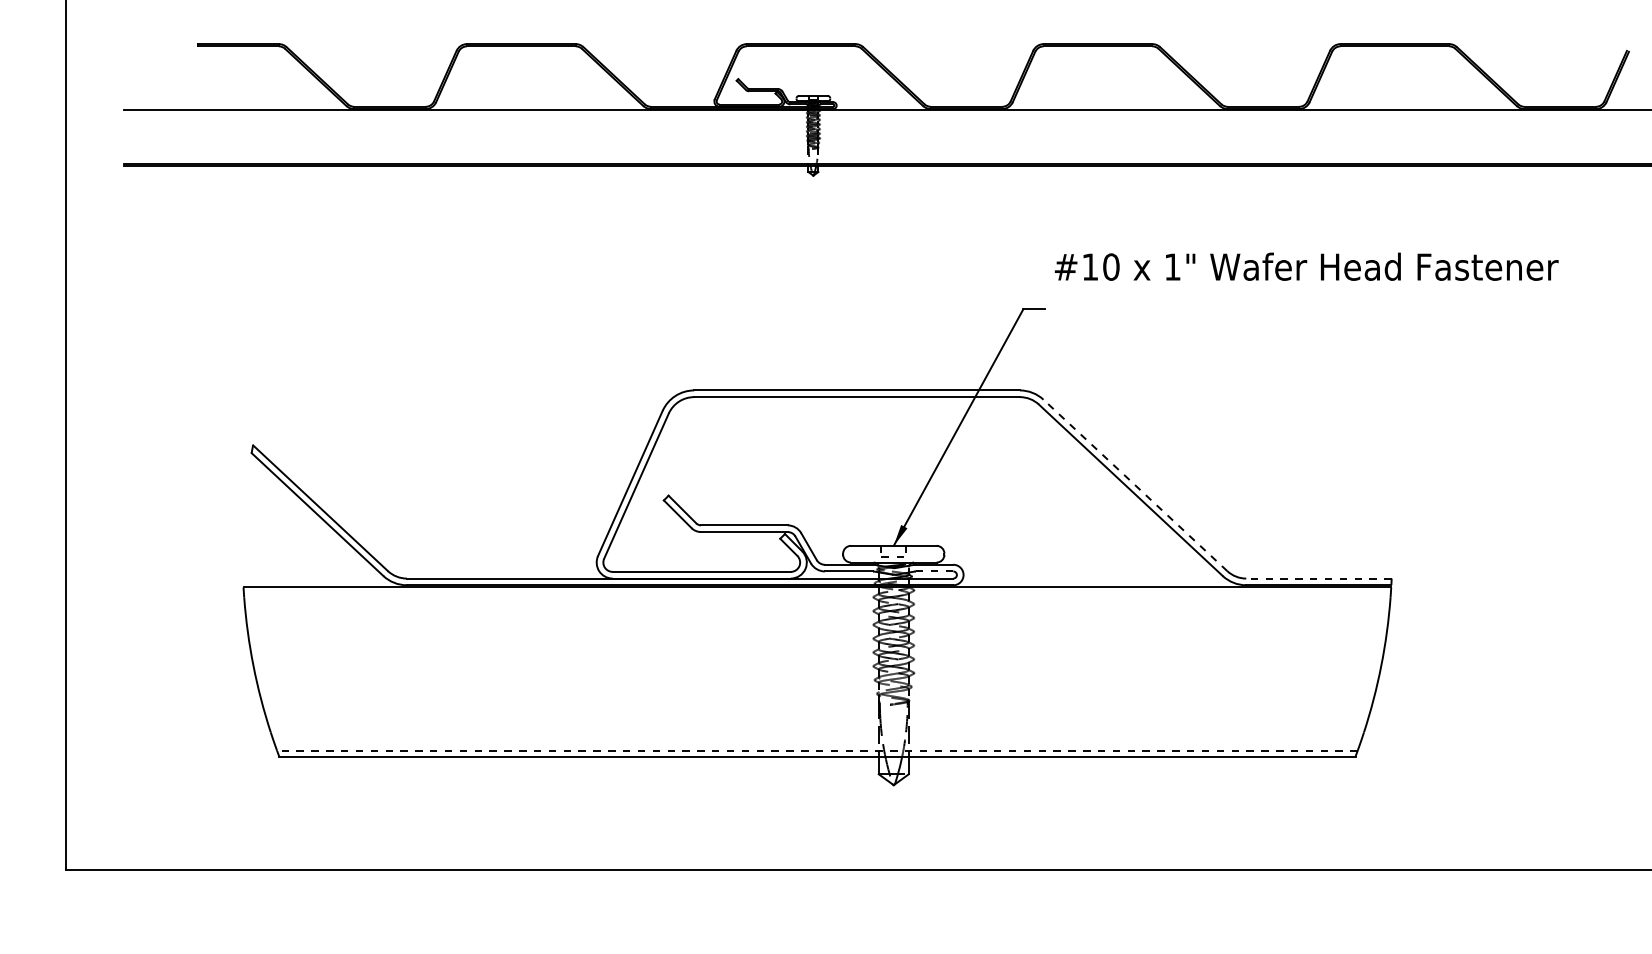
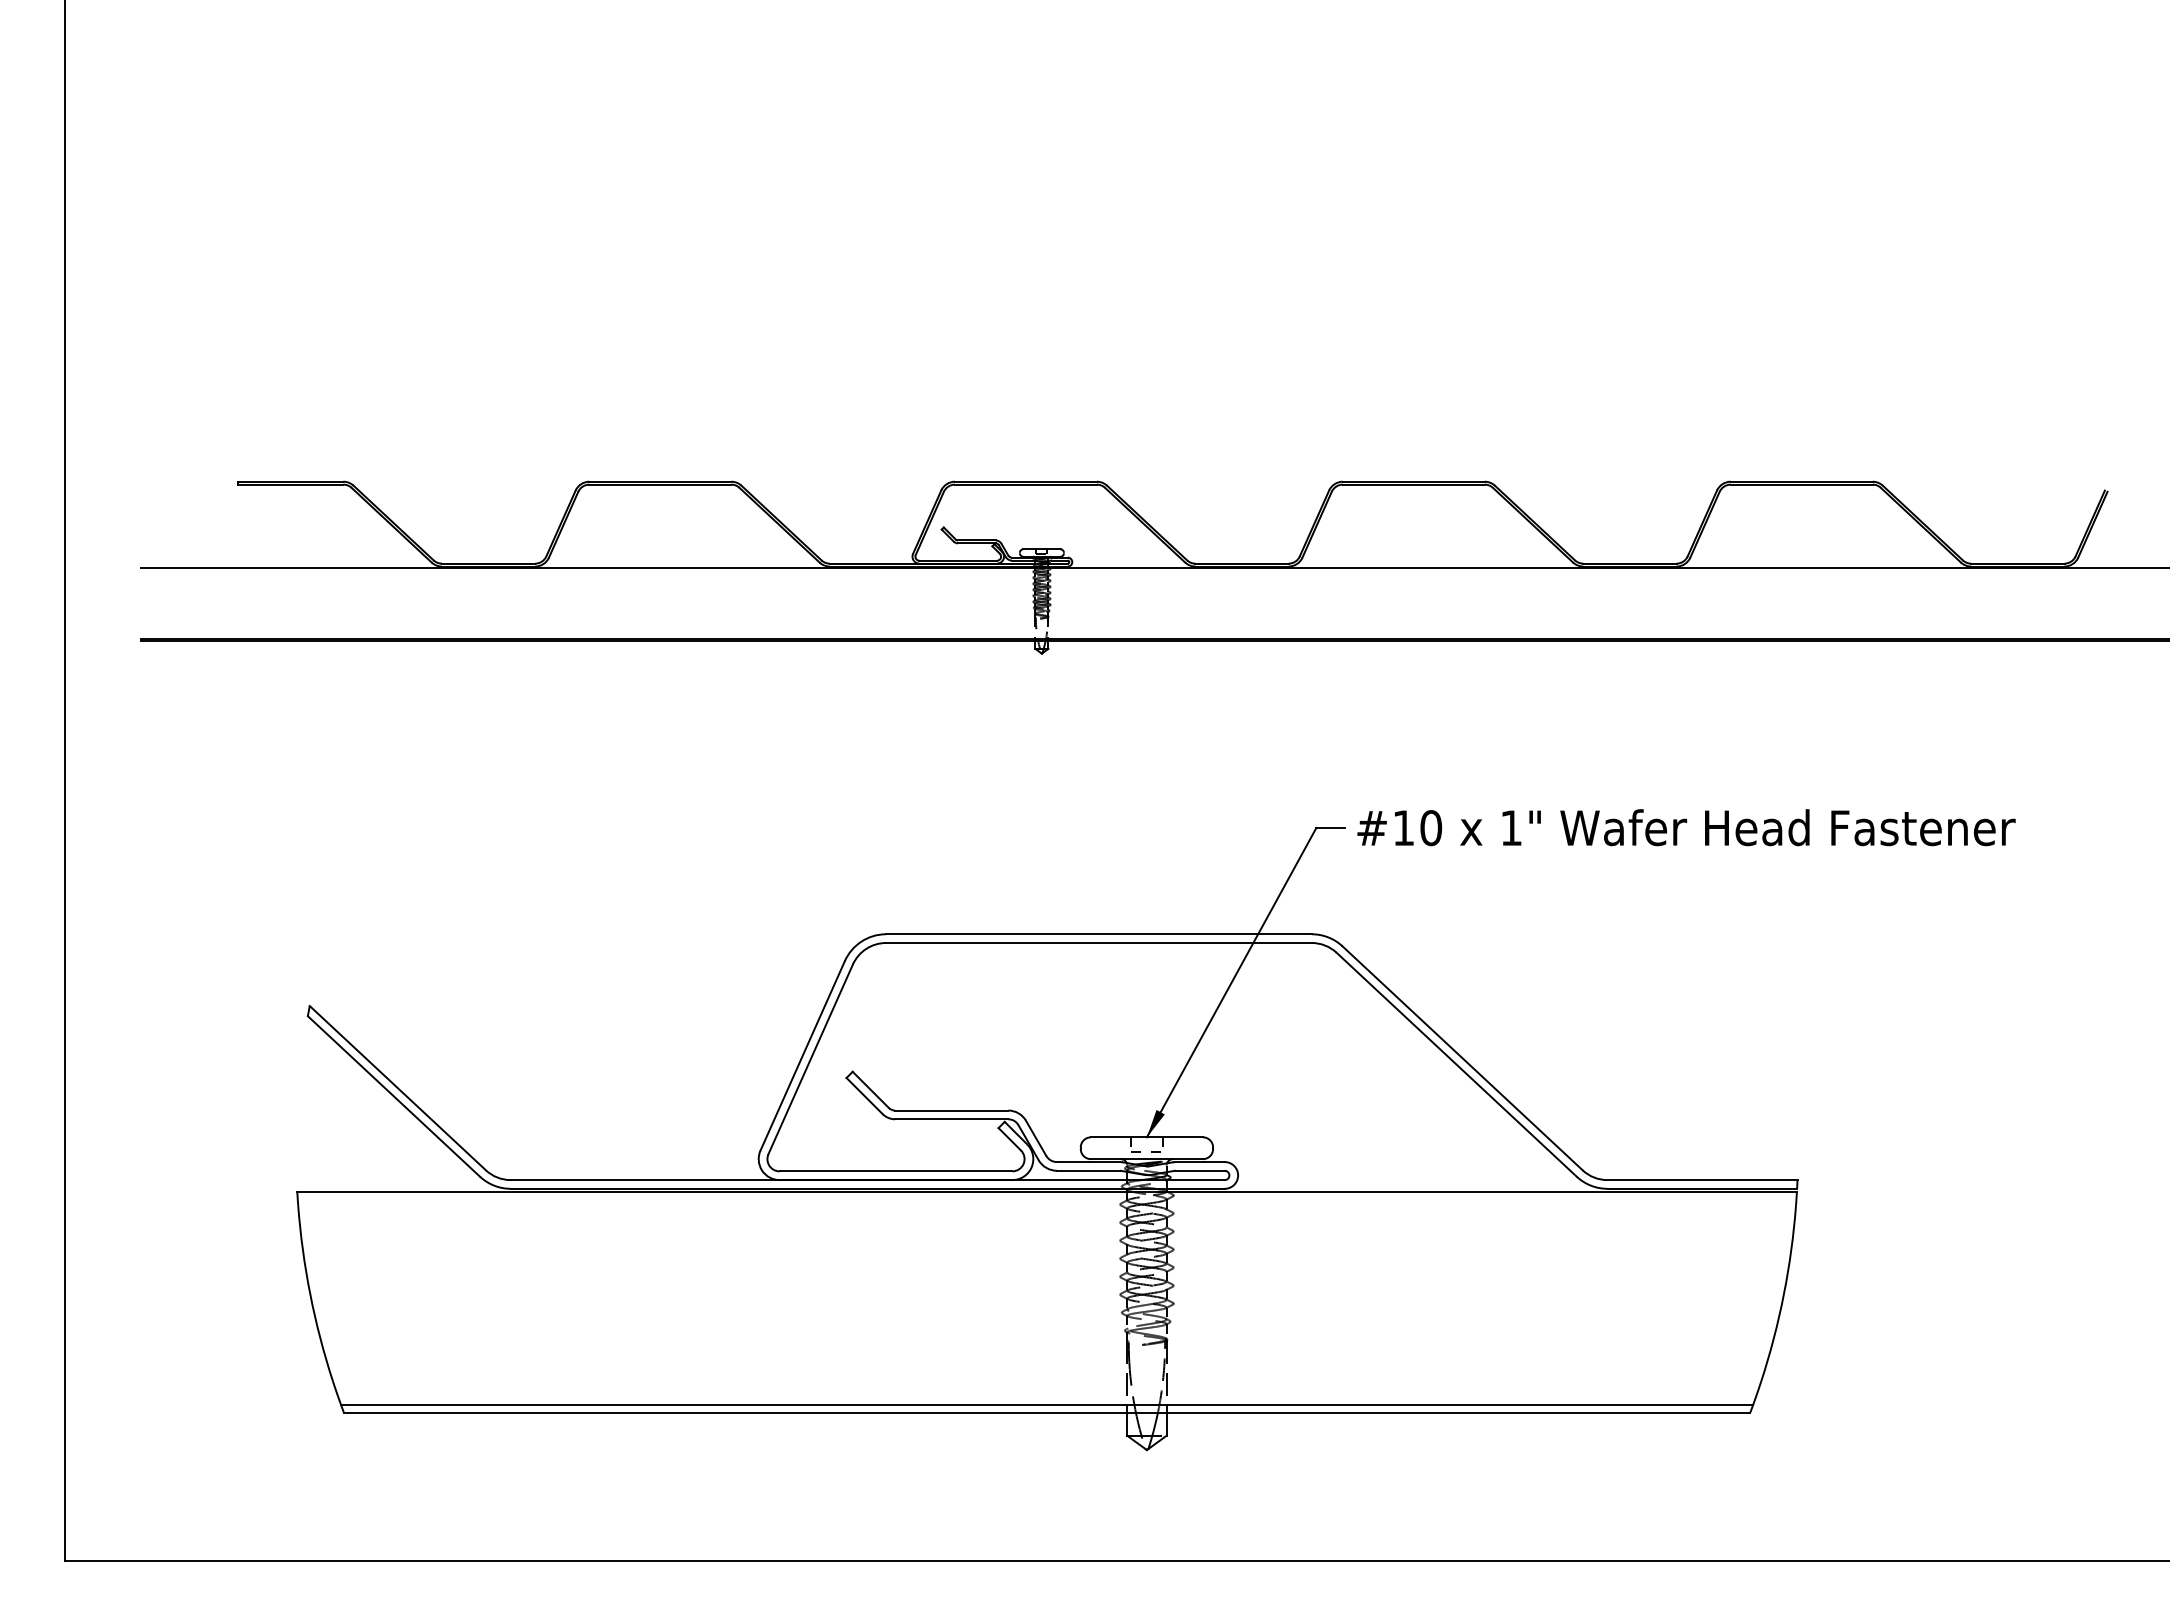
text: (1306, 266) -> (1686, 827), moved
line: (1135, 485) -> (1462, 1058), dashed -> solid
line: (934, 571) -> (1200, 1170), dashed -> solid
line: (1318, 578) -> (1702, 1180), dashed -> solid
line: (816, 751) -> (1046, 1405), dashed -> solid

